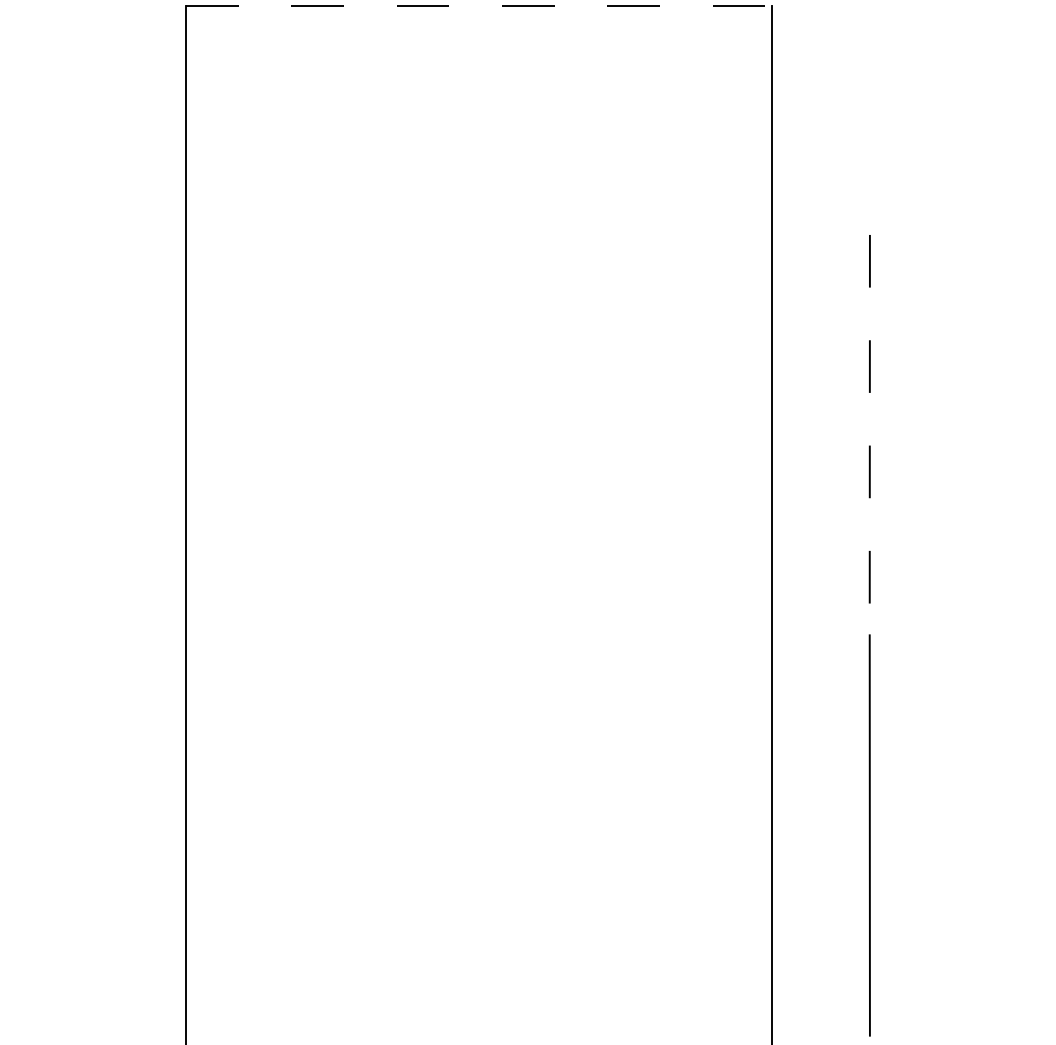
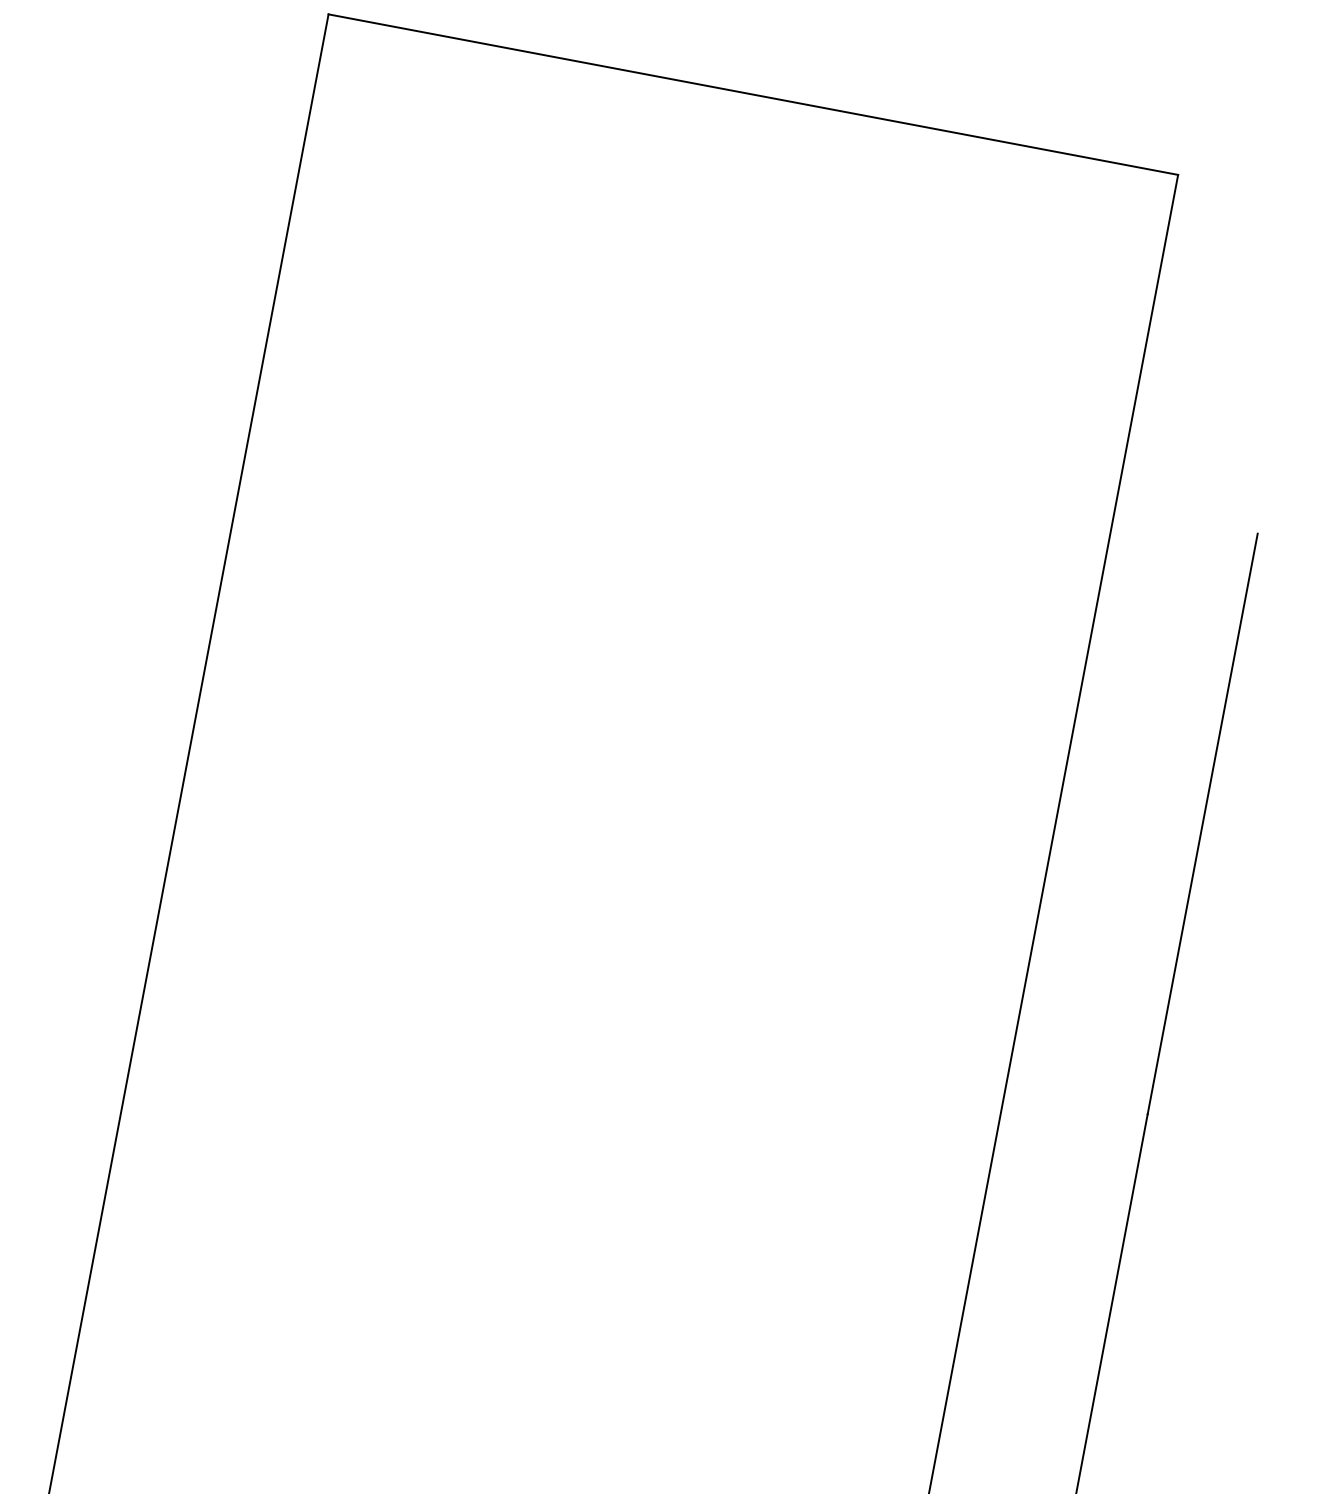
line: (478, 6) -> (752, 95), dashed -> solid
line: (869, 435) -> (1202, 824), dashed -> solid

